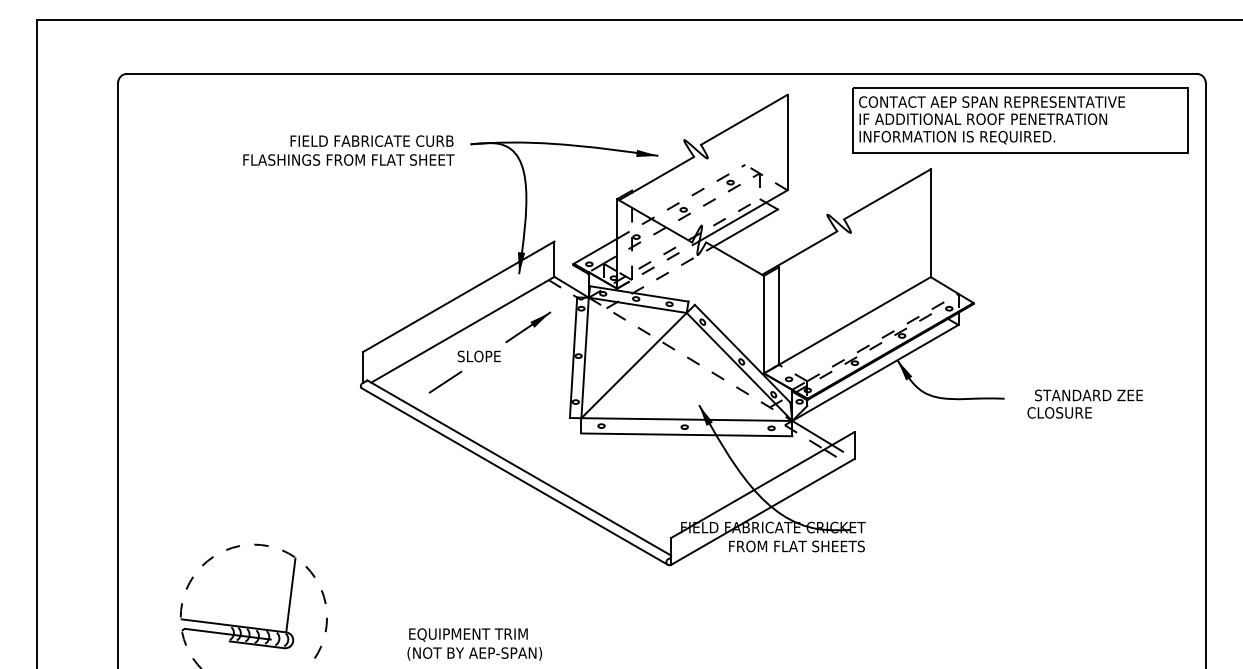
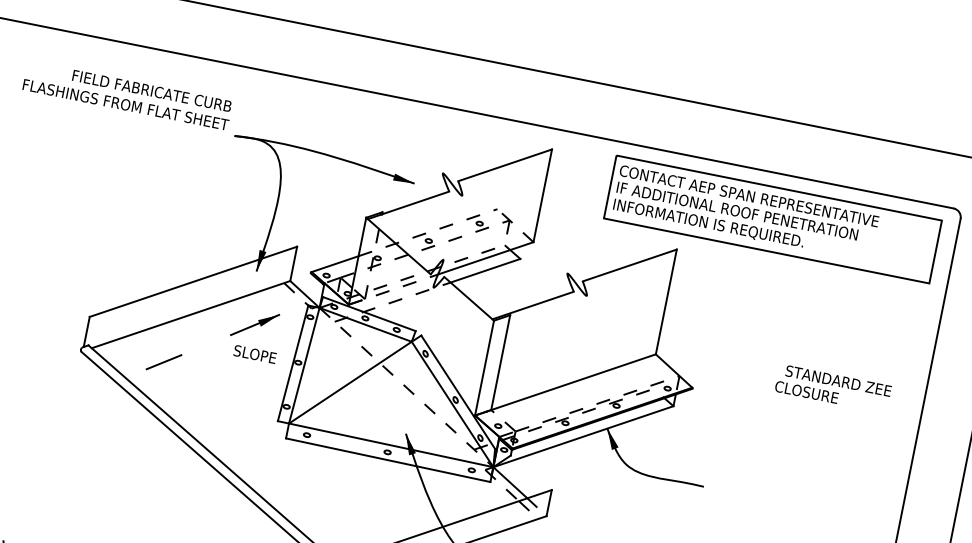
text: (348, 150) -> (127, 95), moved
text: (478, 356) -> (254, 354), moved
text: (1084, 403) -> (832, 388), moved

